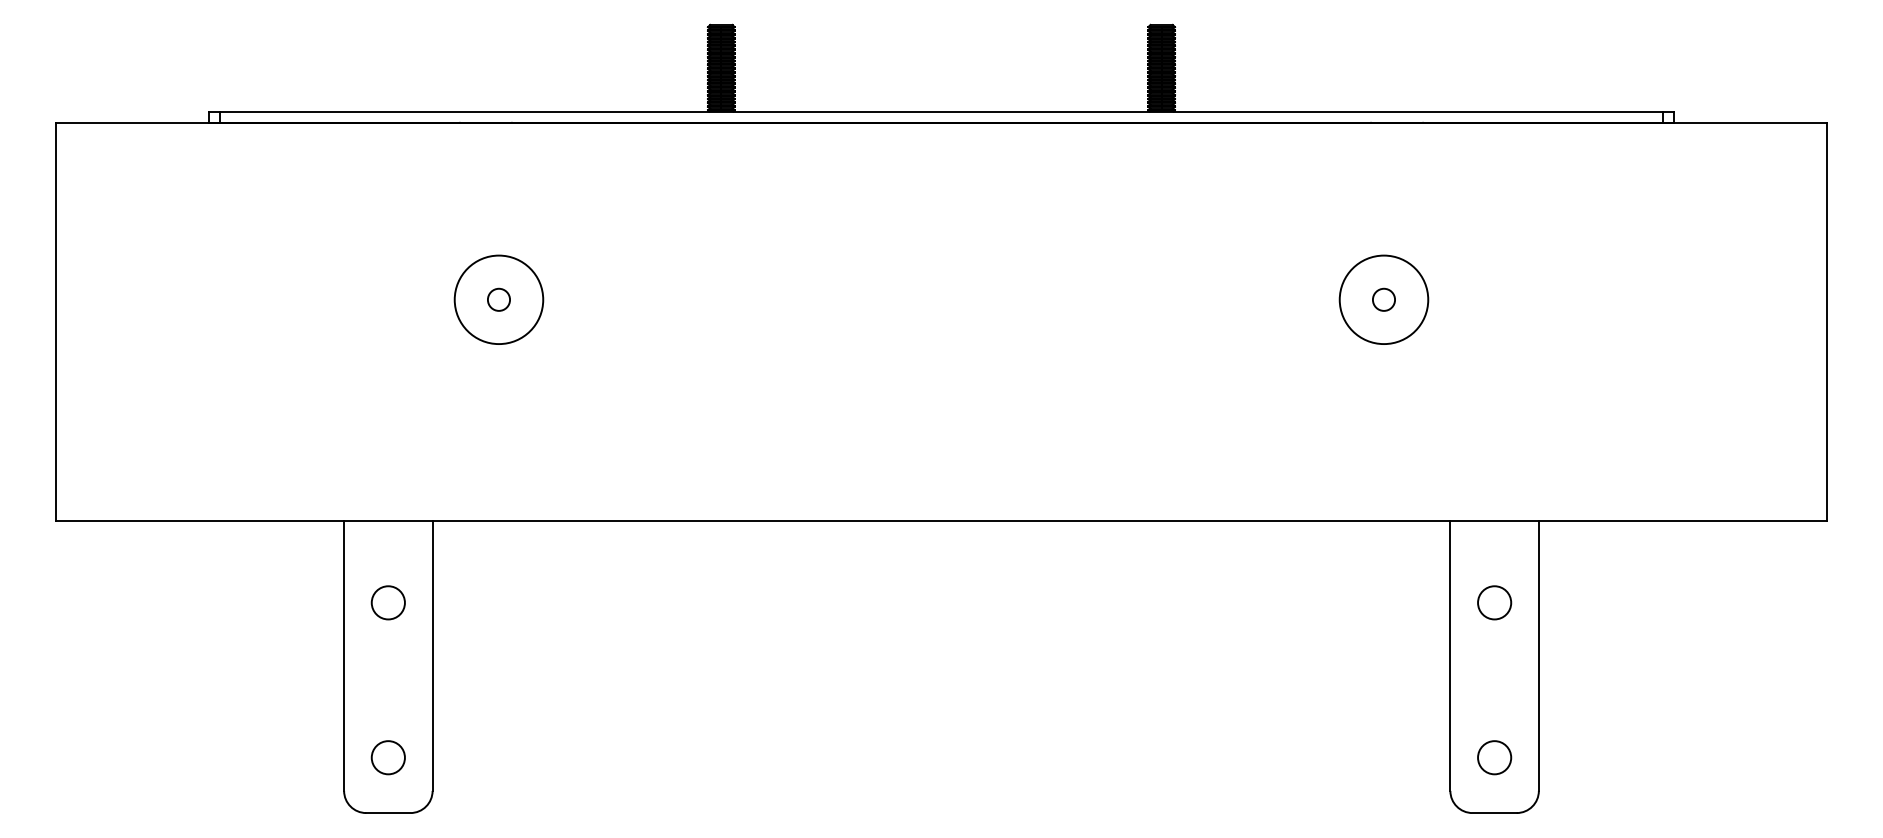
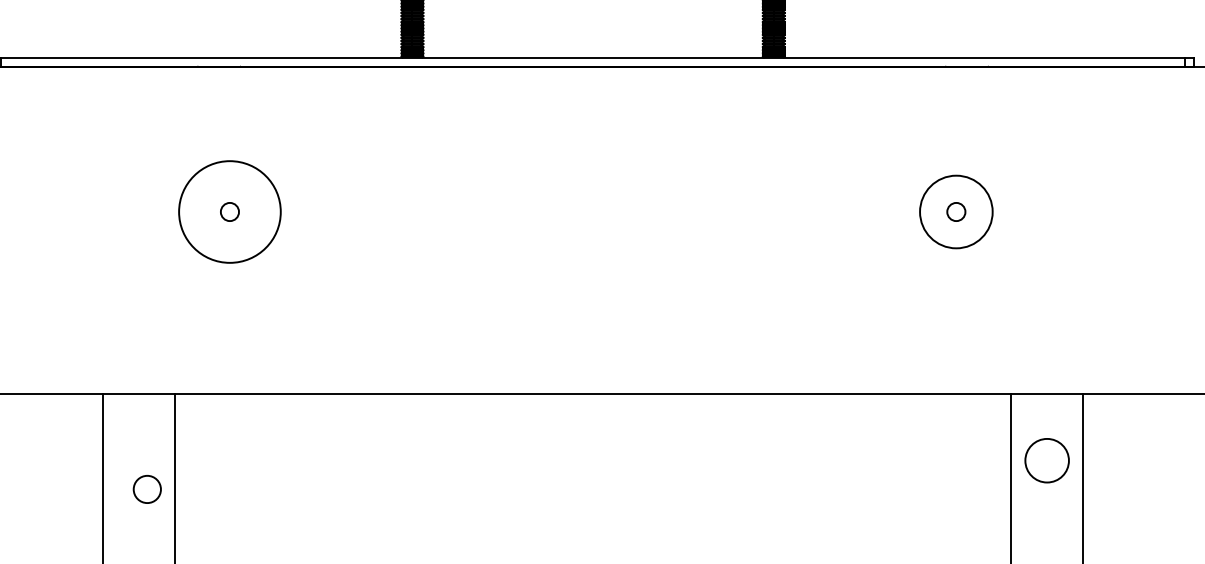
circle: (498, 299) -> (229, 211), size x1.4
circle: (387, 602) -> (146, 489), moved
circle: (1494, 602) -> (1047, 460), size x1.6

